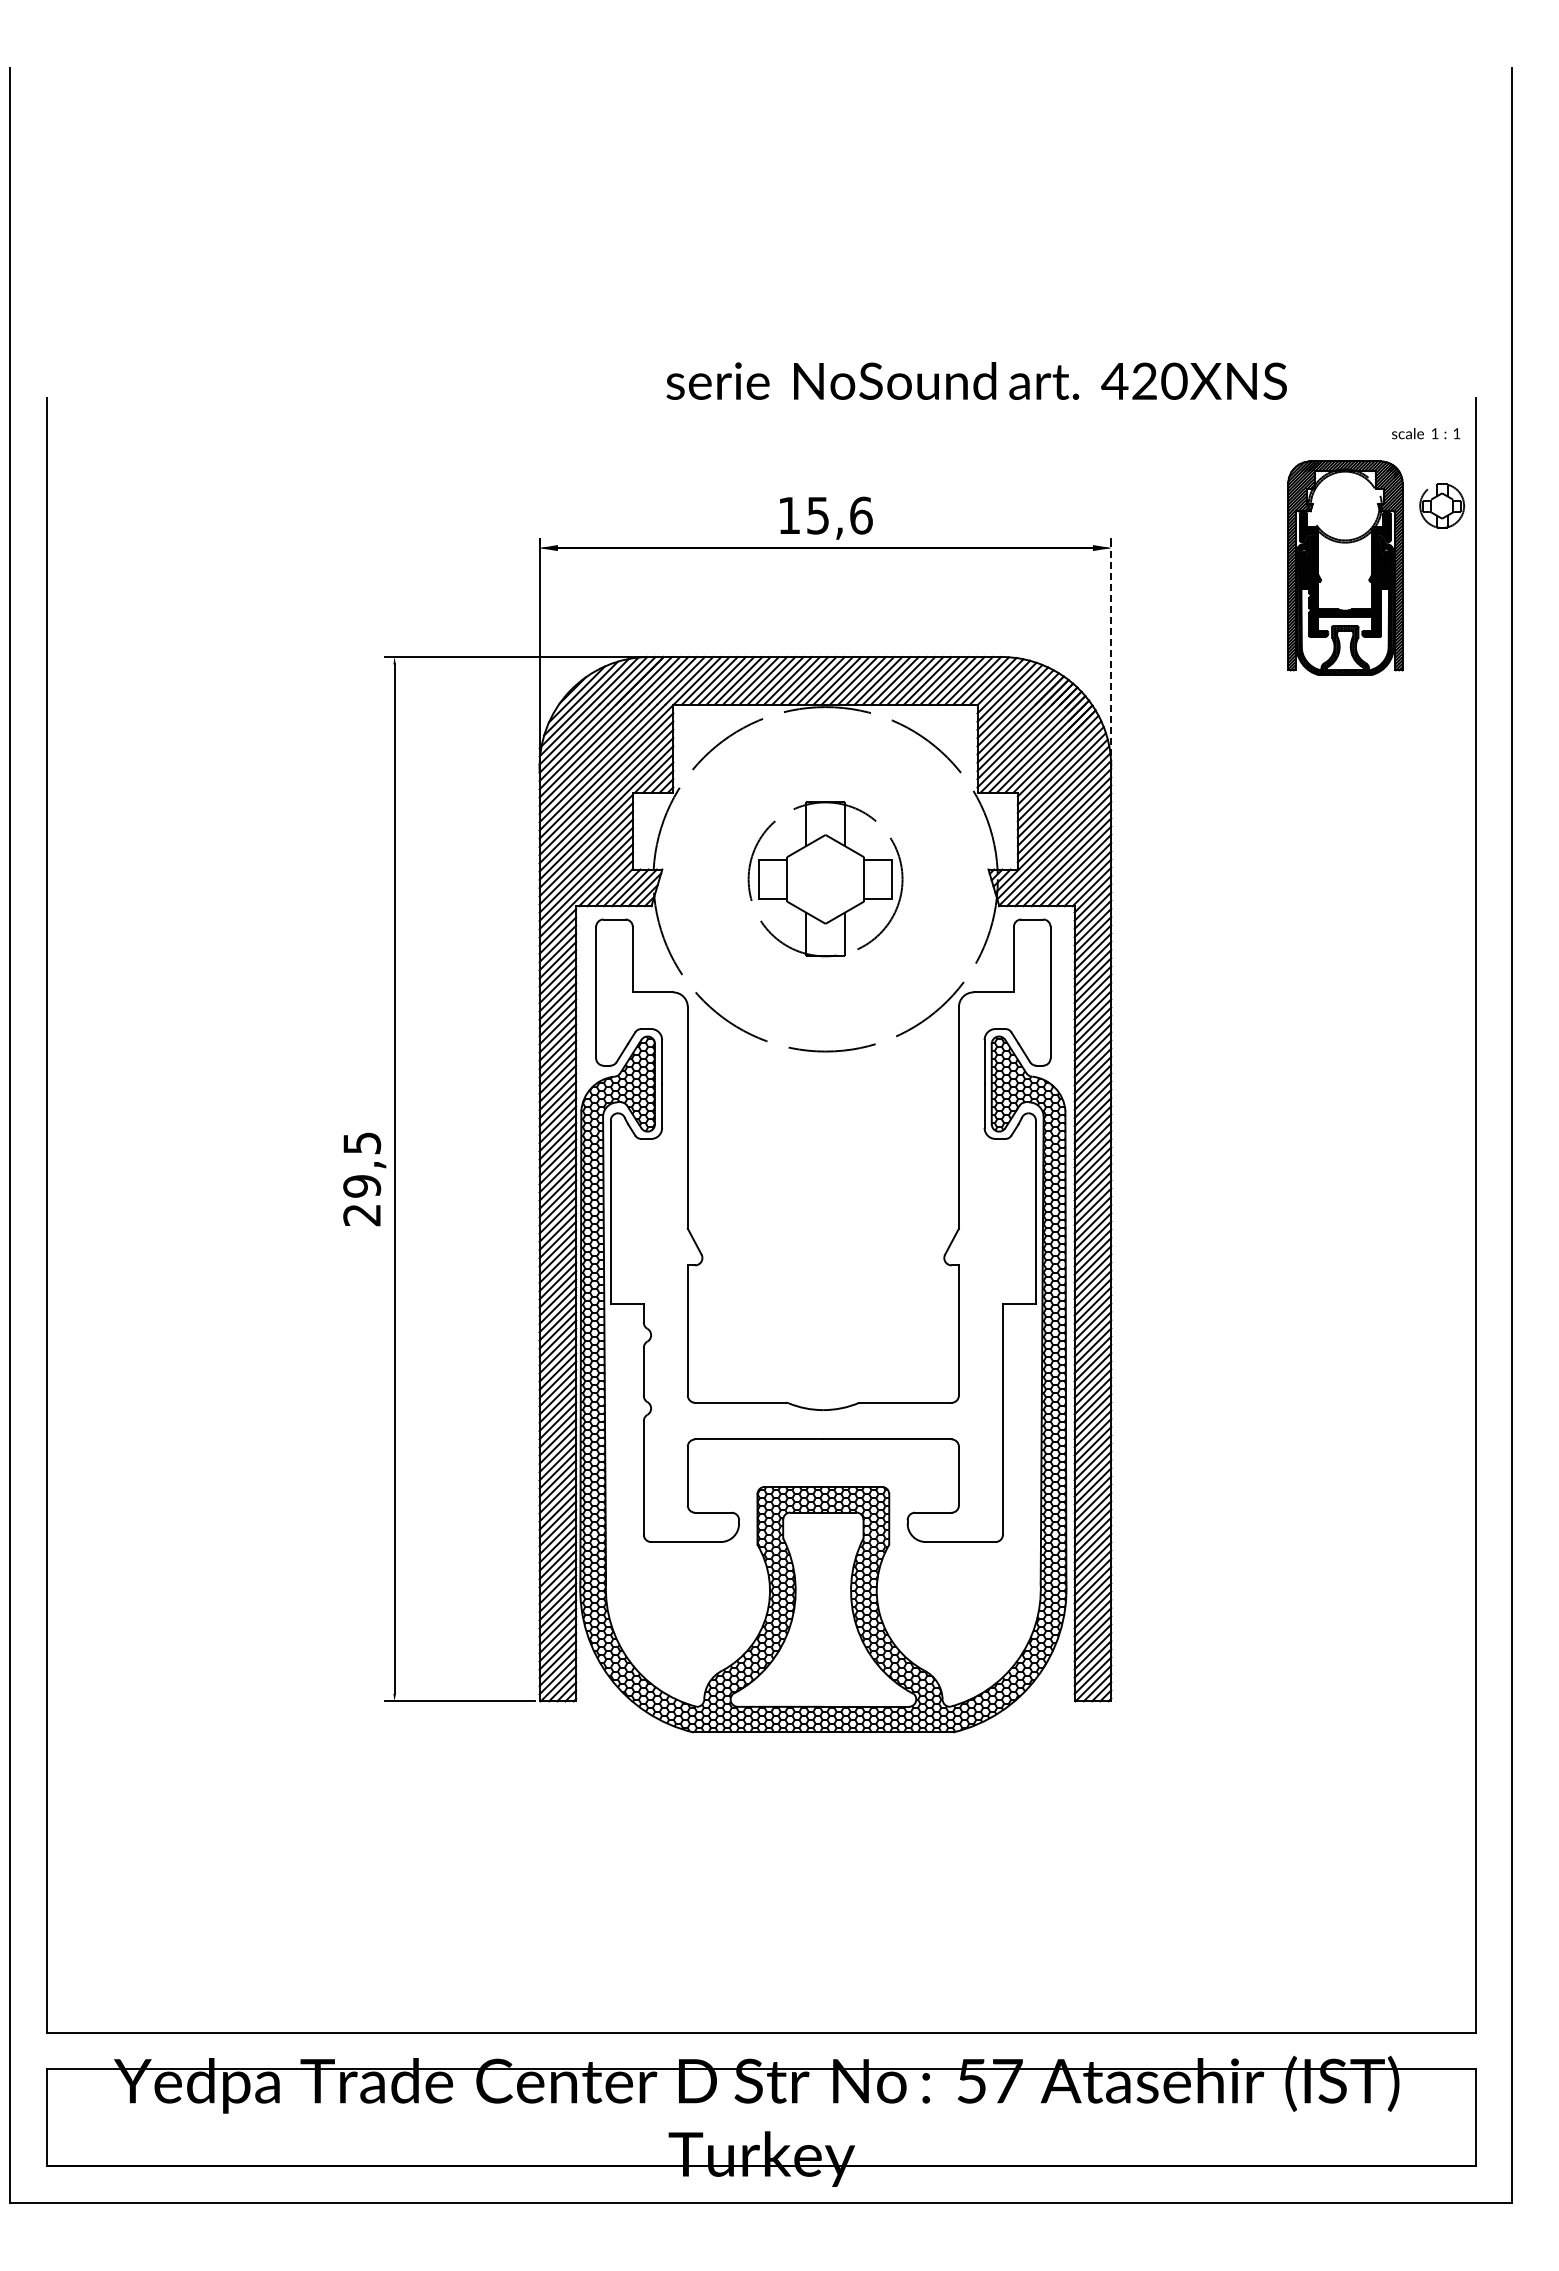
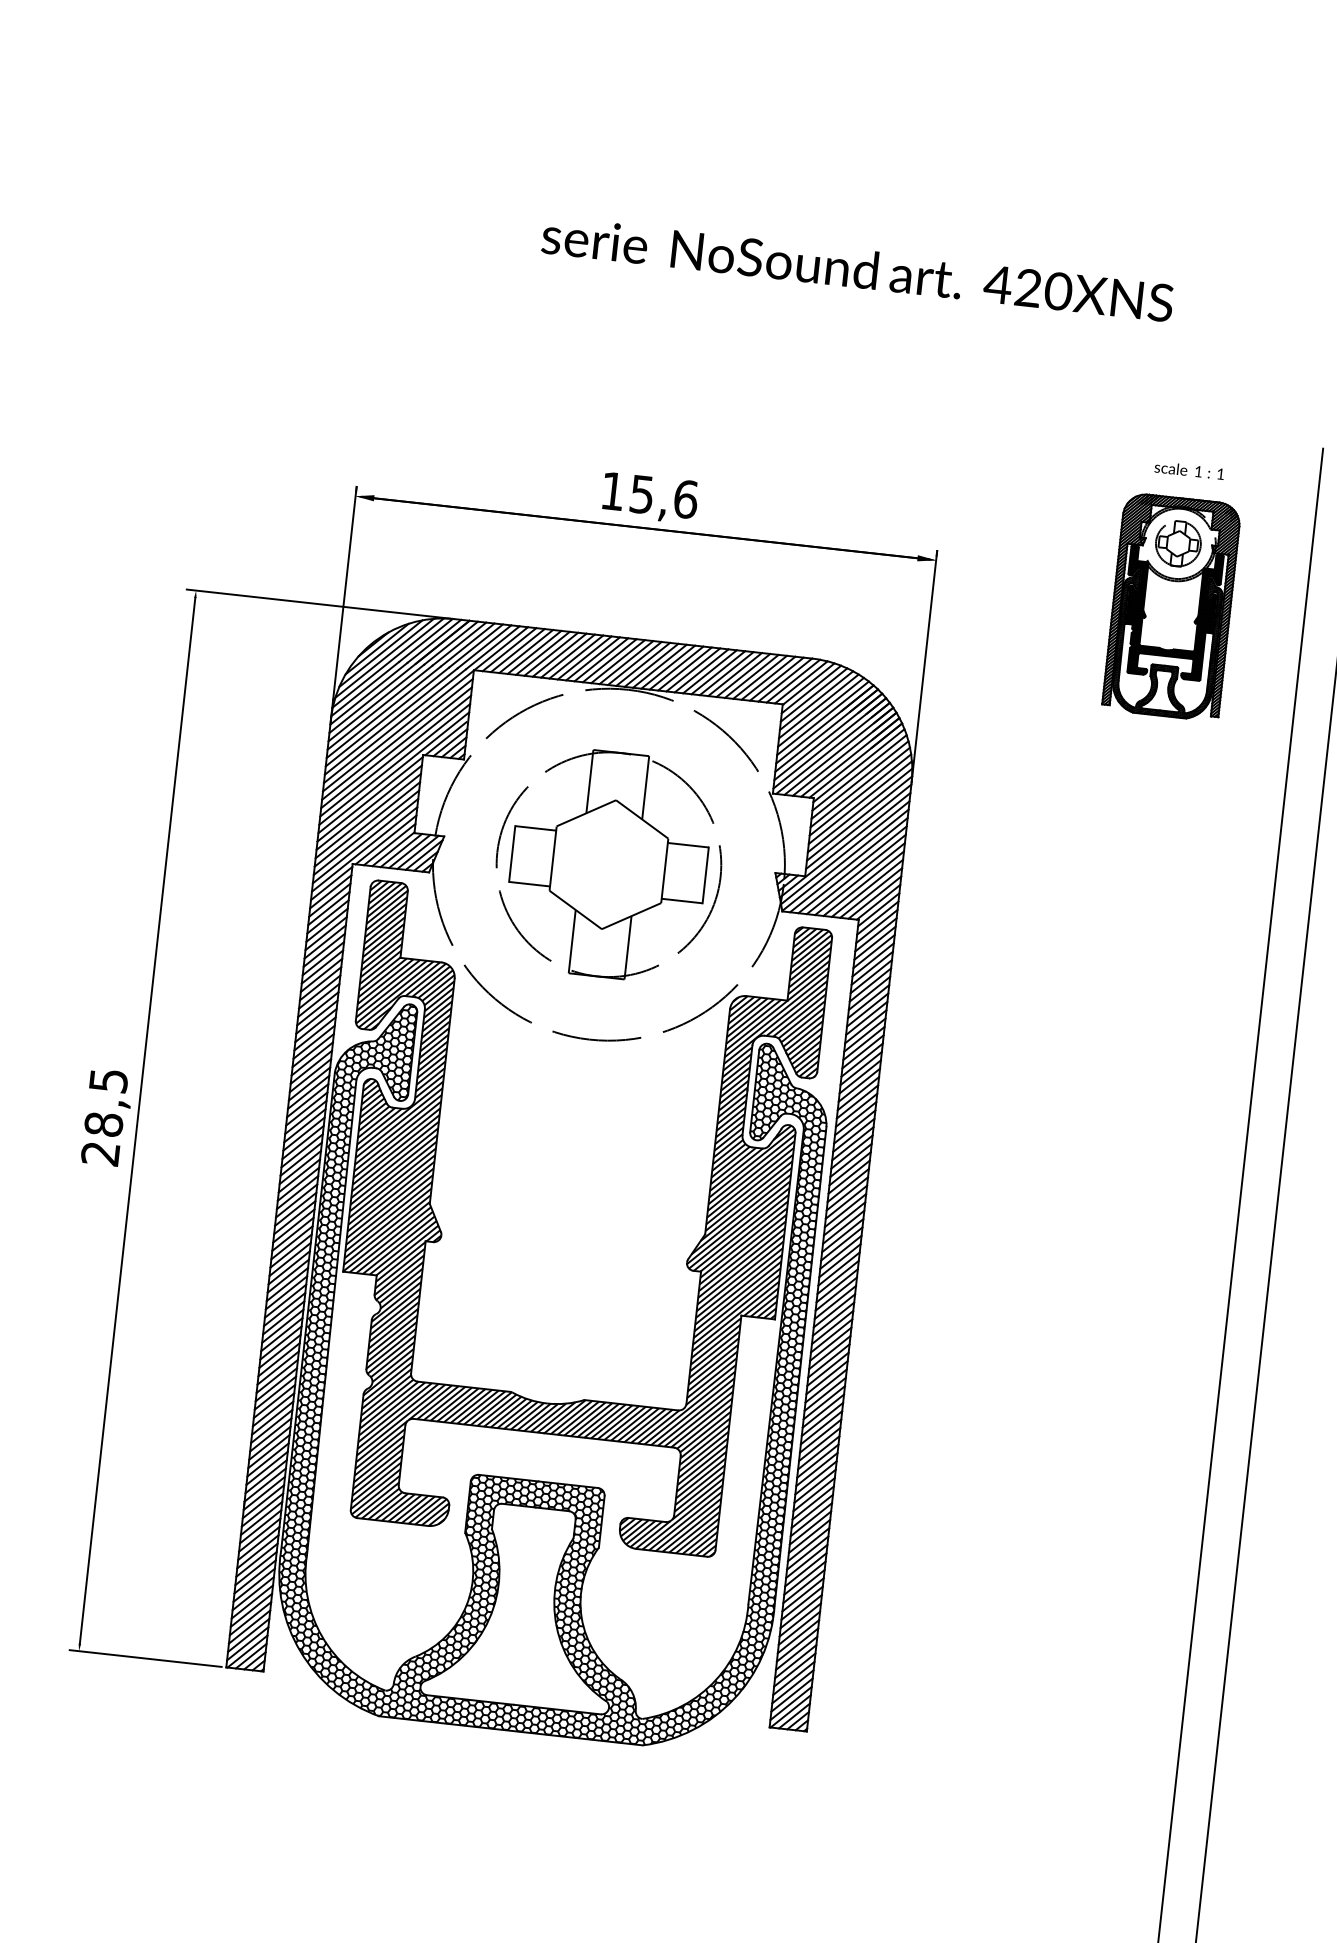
text: (976, 380) -> (857, 268), moved
text: (1426, 433) -> (1189, 470), moved
part: (1441, 505) -> (1177, 543), moved
line: (1111, 652) -> (924, 666), dashed -> solid
part: (825, 879) -> (608, 864), size x1.43
text: (362, 1186) -> (104, 1124), 29,5 -> 28,5
hatch: (823, 1230) -> (567, 1221), added

